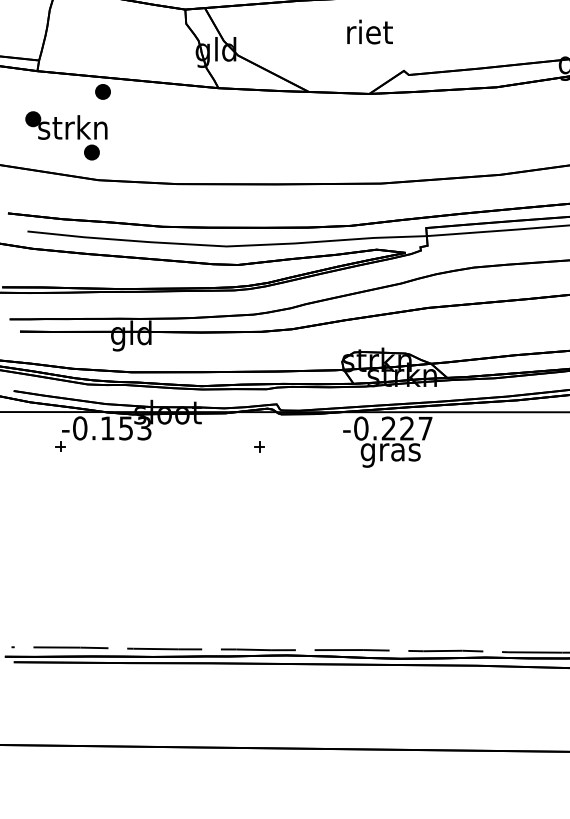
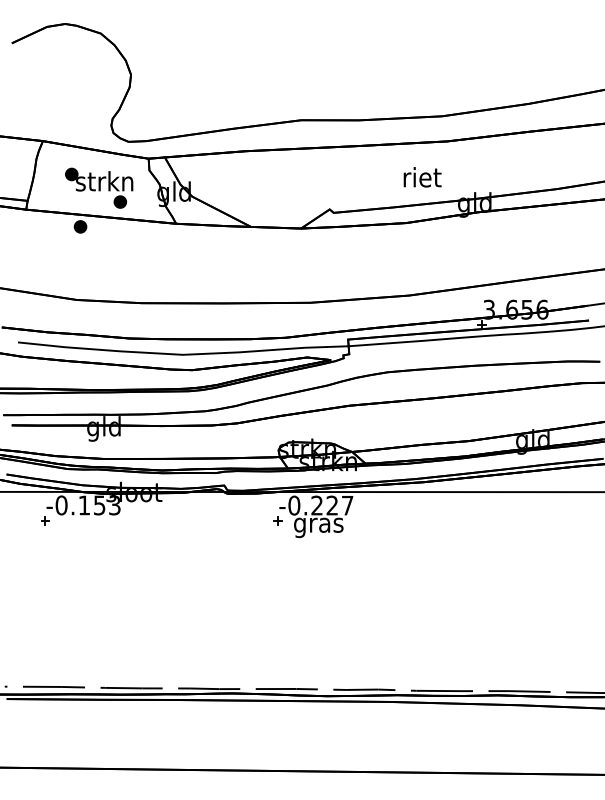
text: (369, 32) -> (422, 177), moved
part: (66, 134) -> (99, 187), moved
part: (258, 446) -> (277, 520), moved

